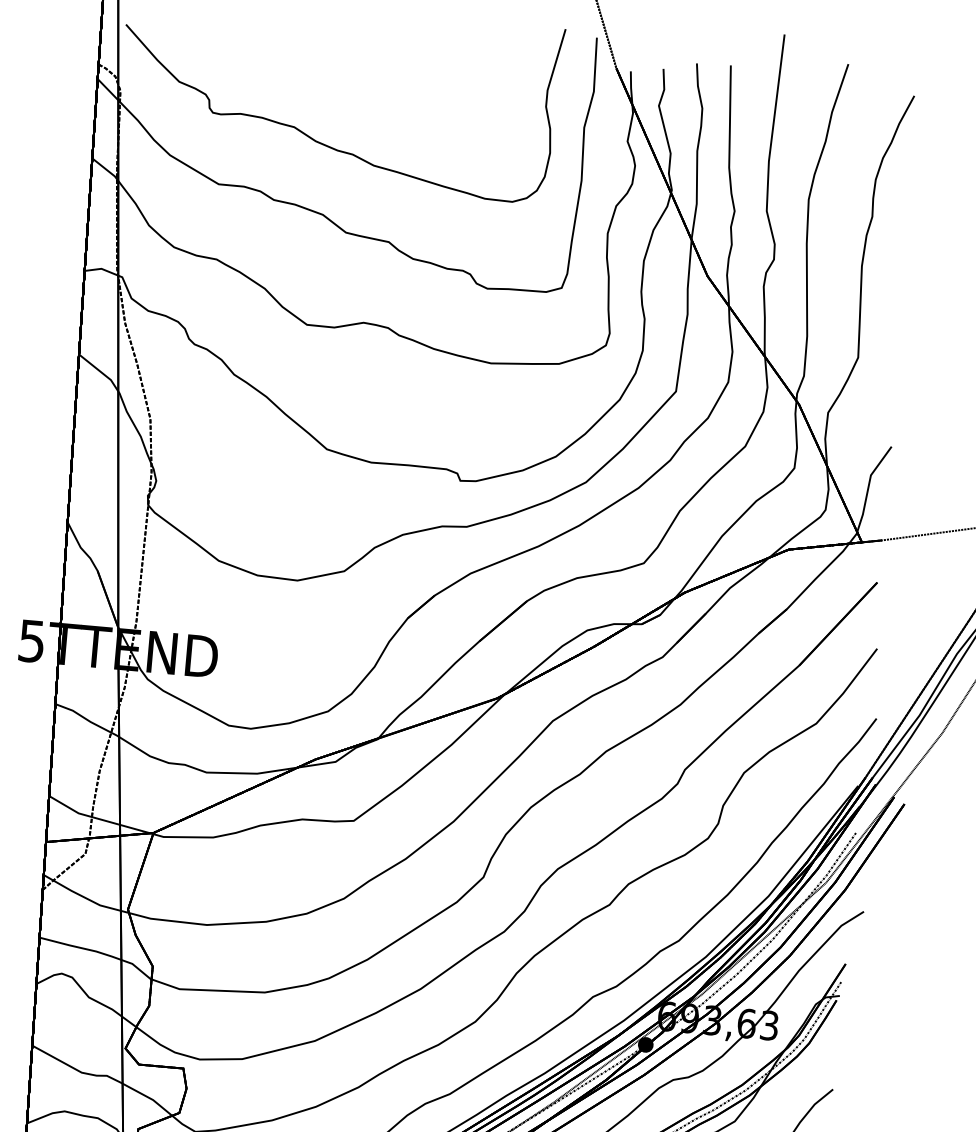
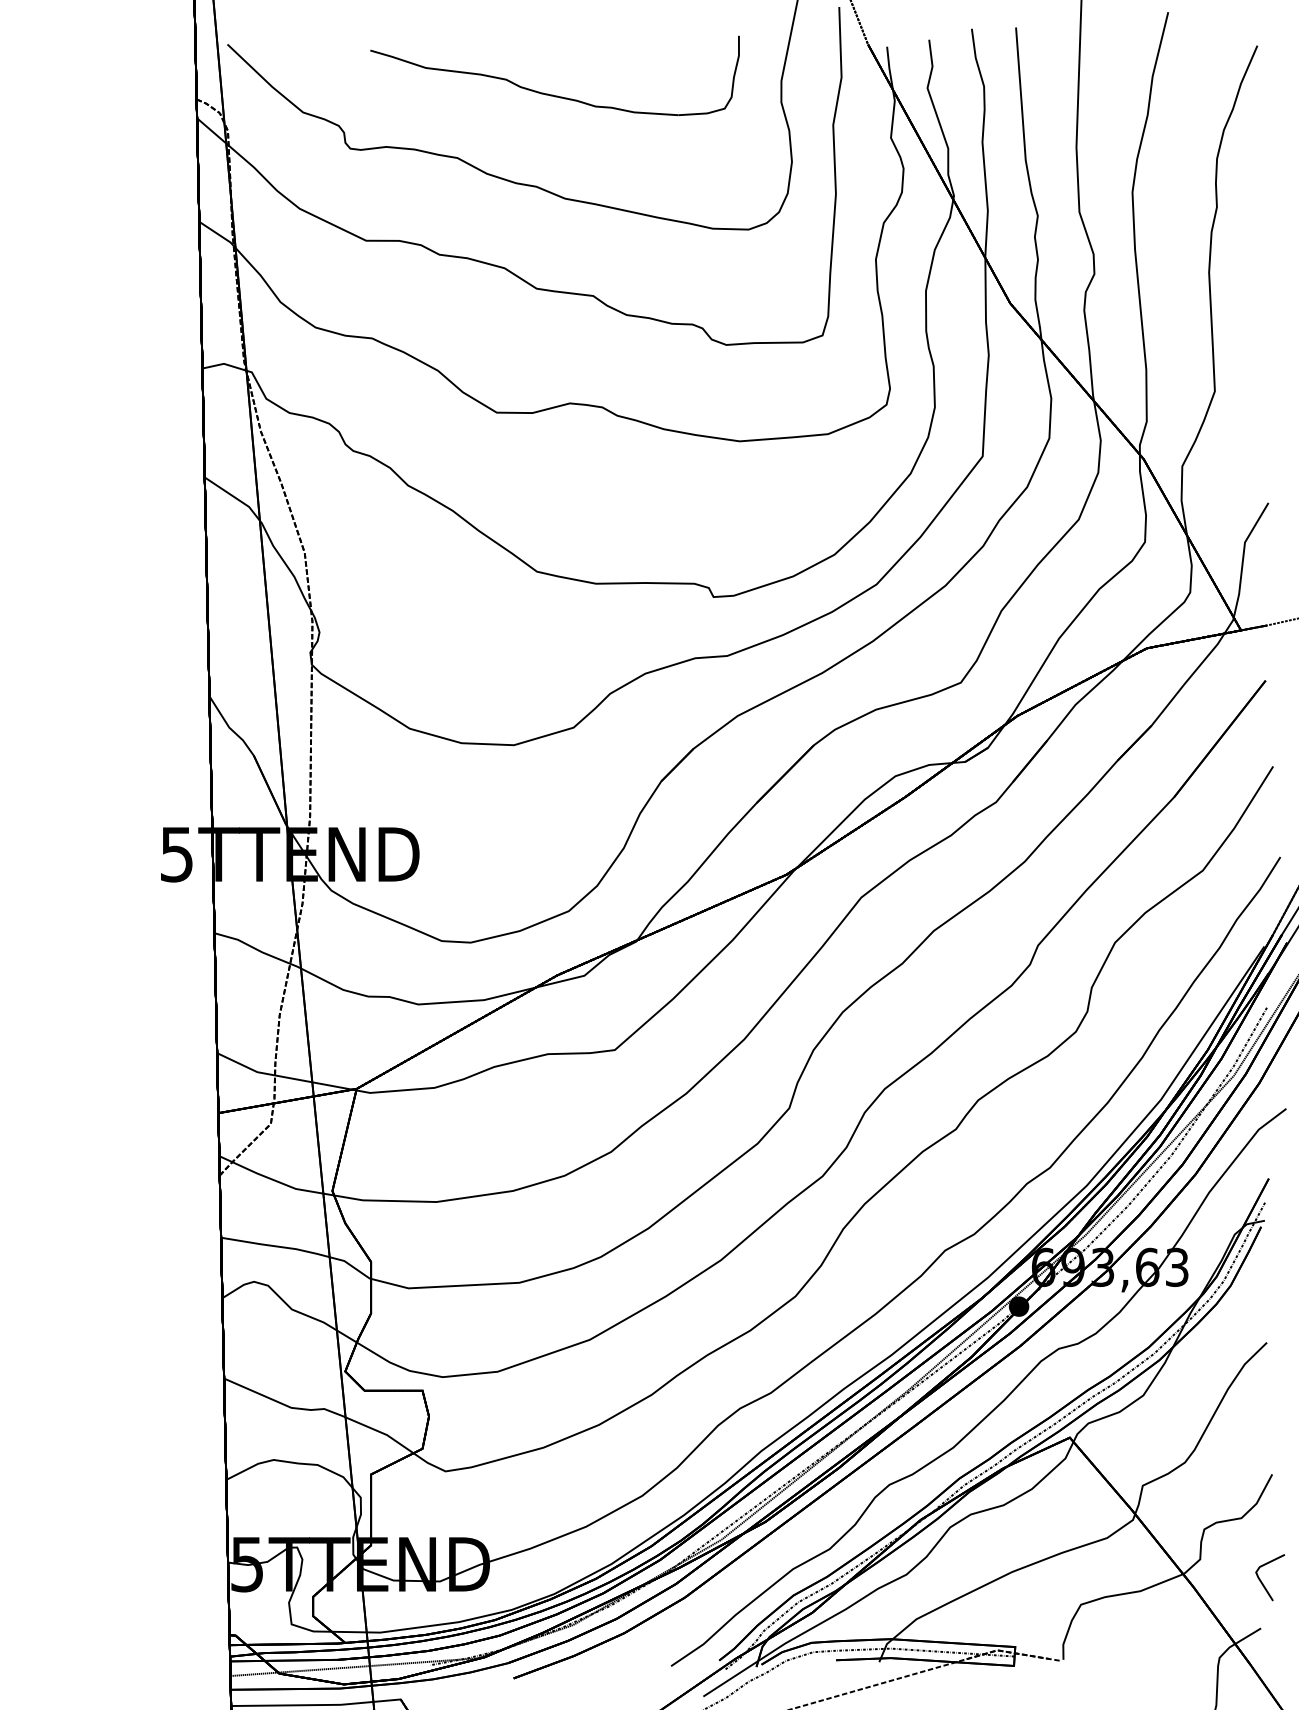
part: (368, 84) -> (548, 93), added

